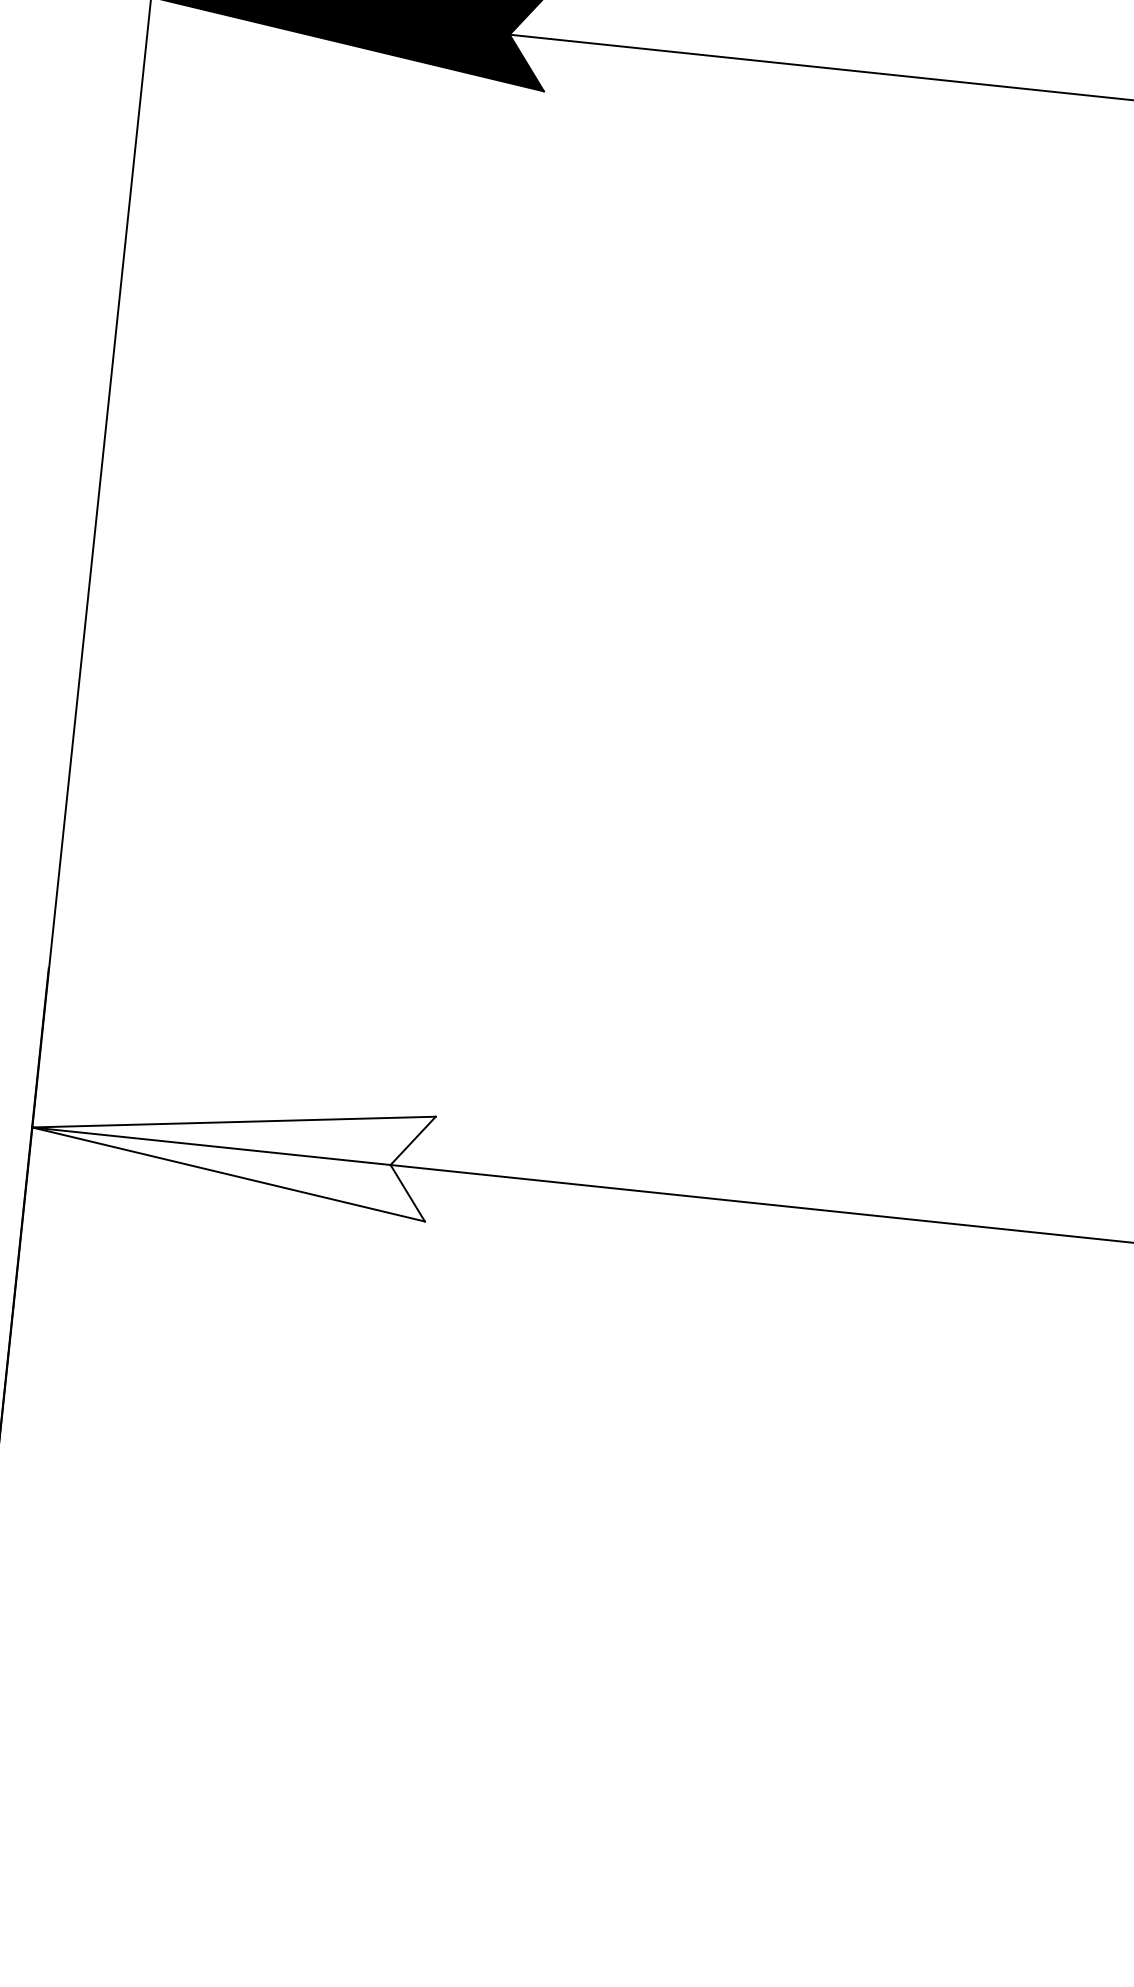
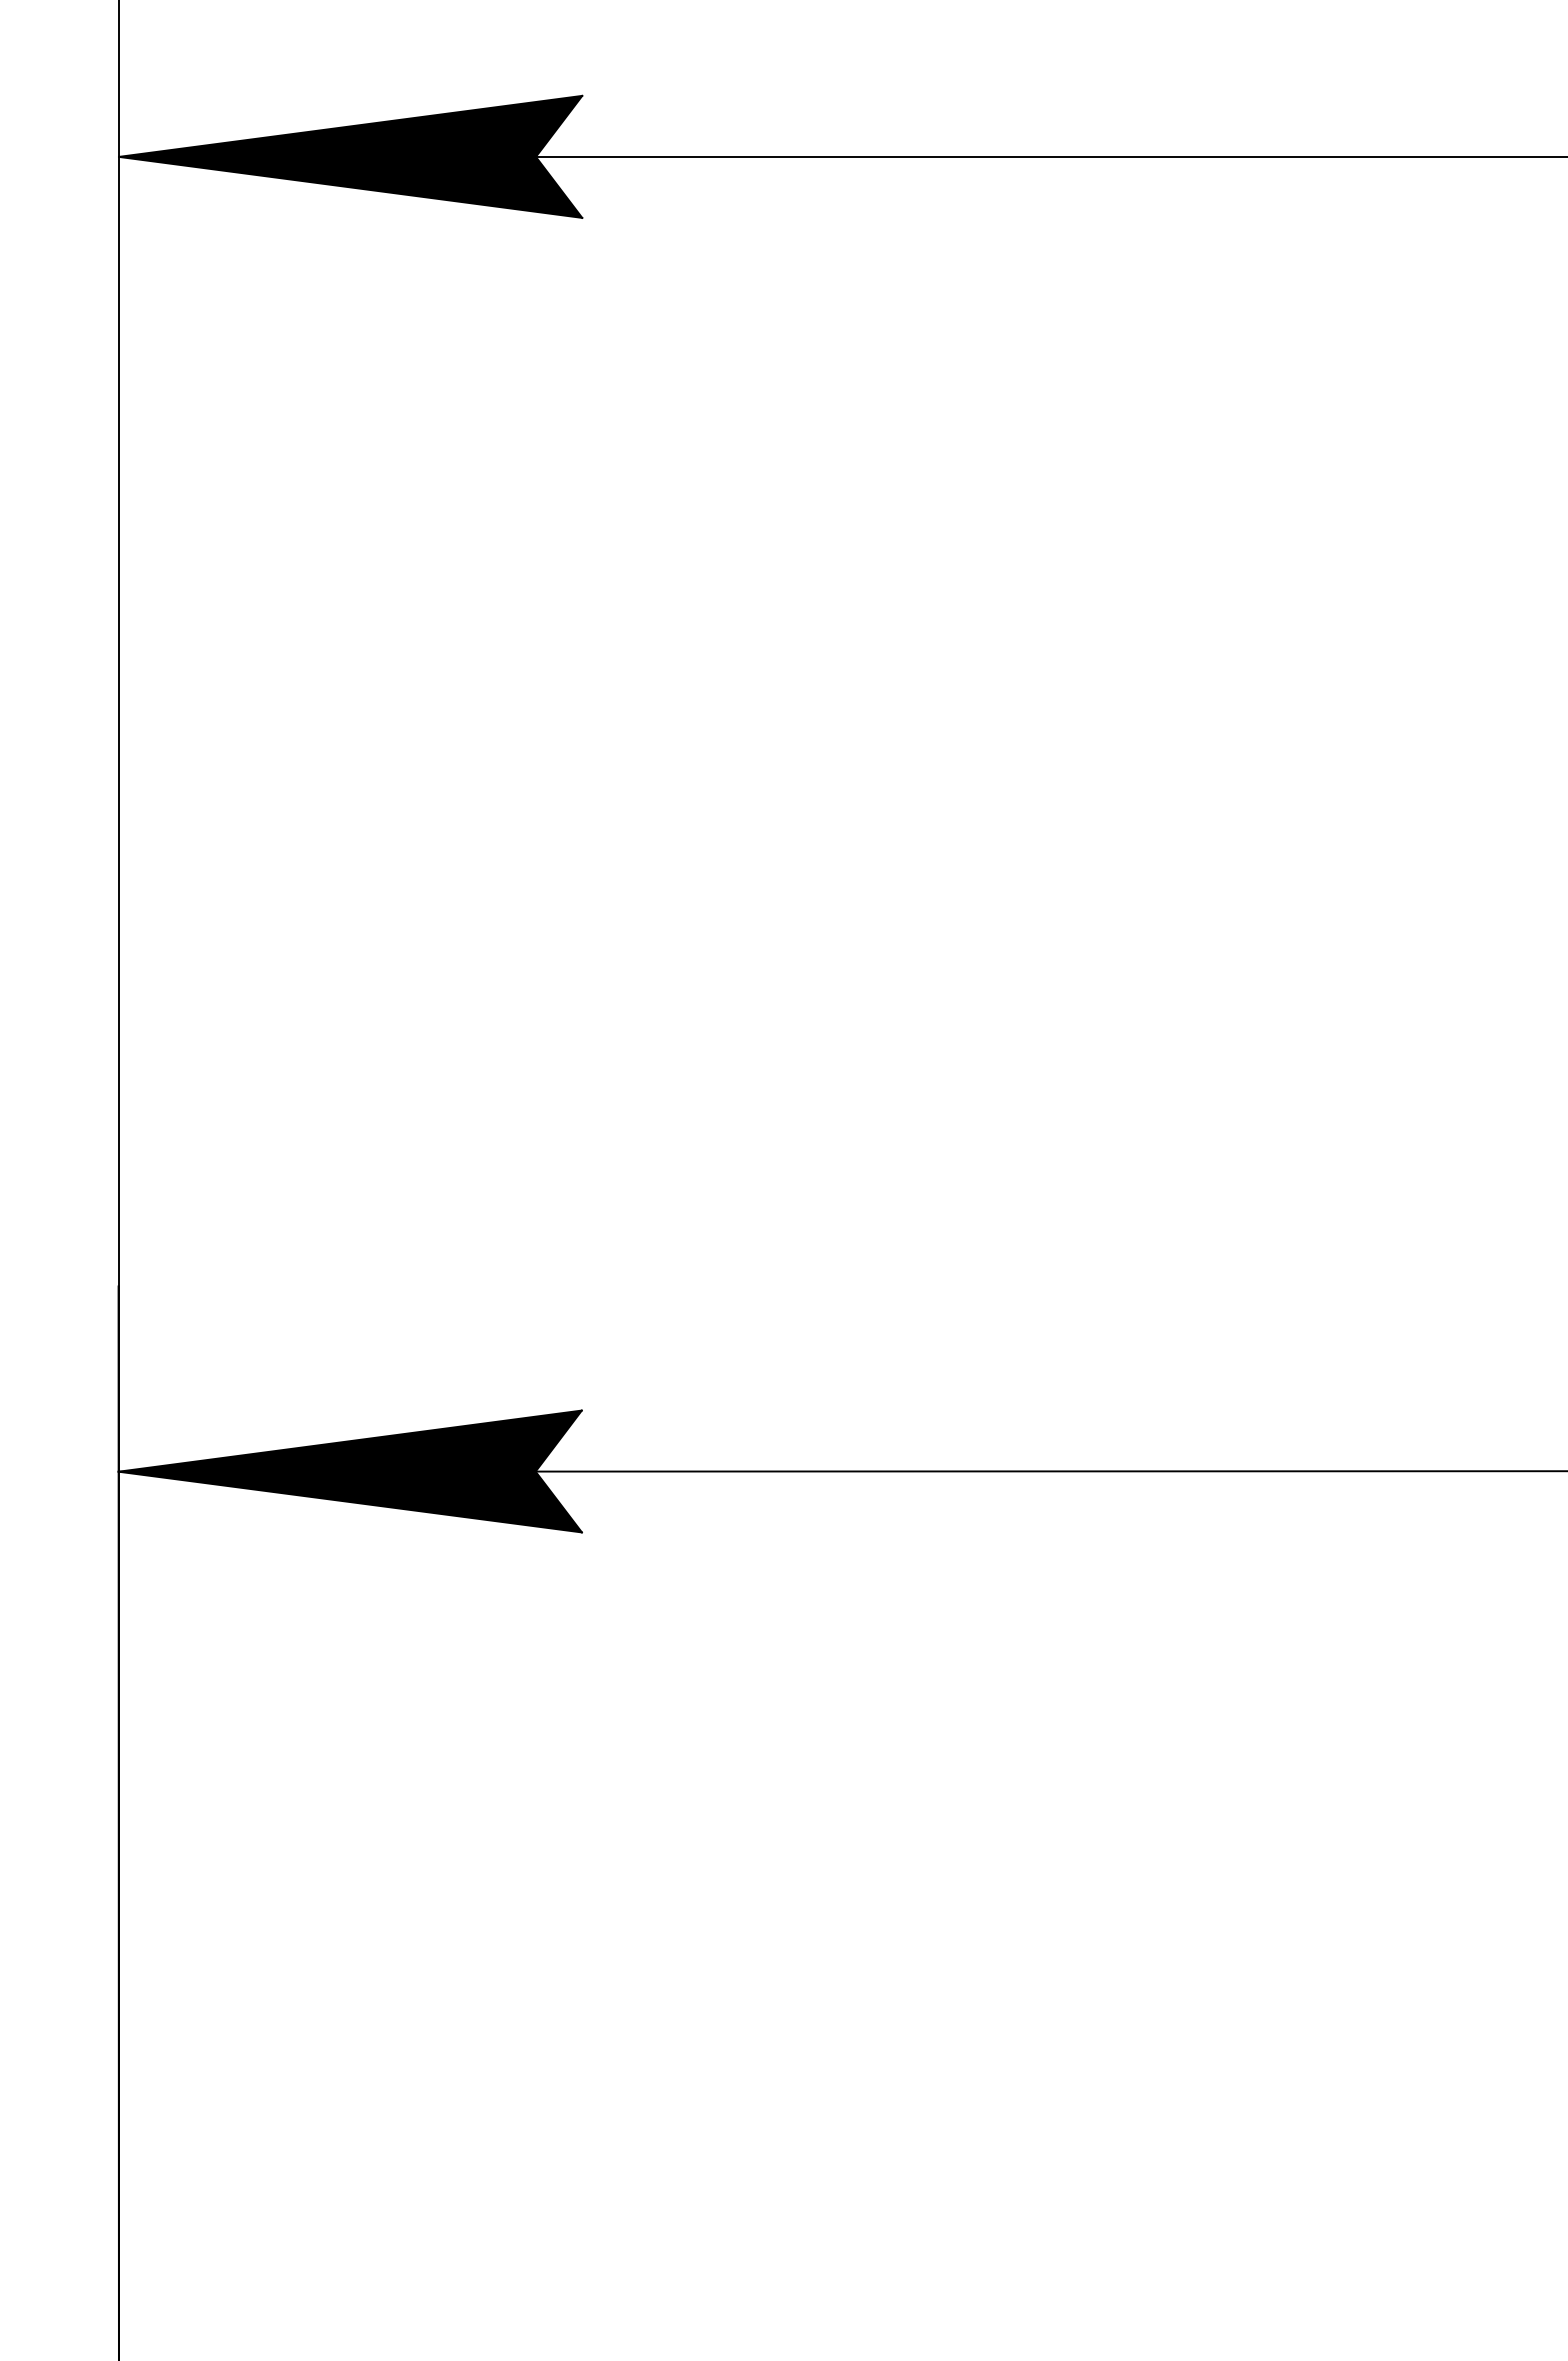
fill: (230, 1148) -> (349, 1471), added

